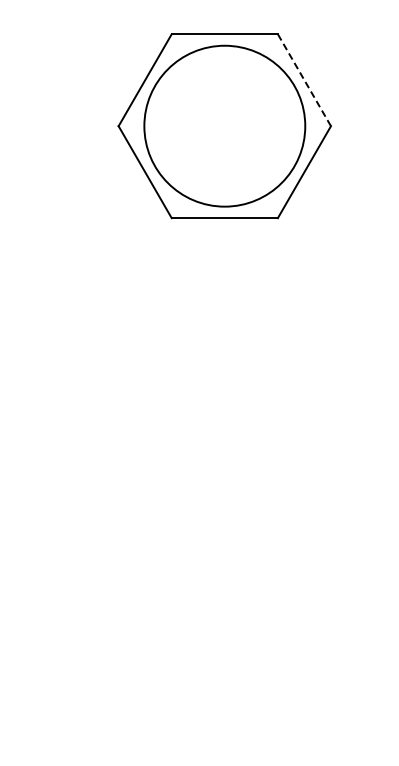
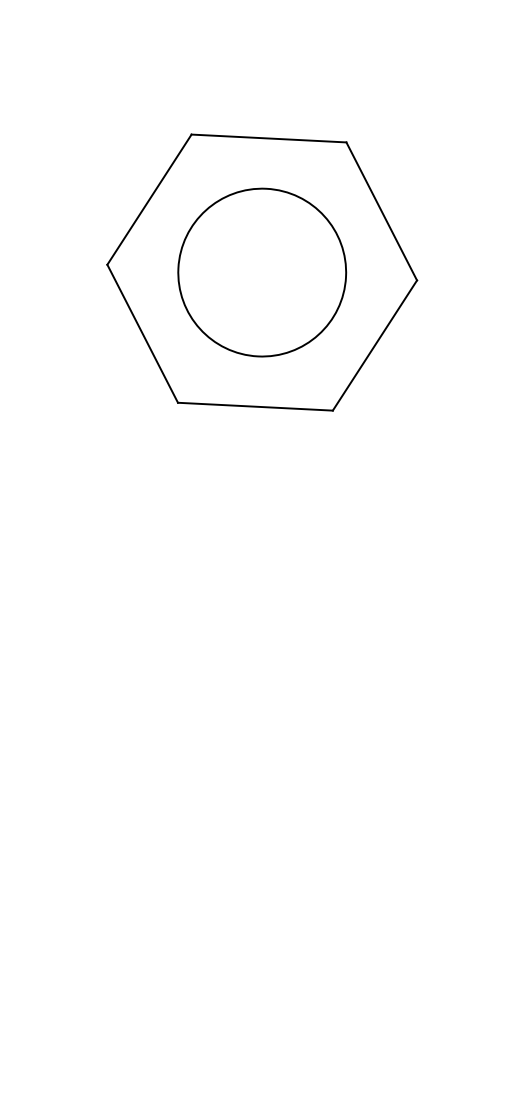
line: (304, 79) -> (381, 210), dashed -> solid
circle: (224, 125) -> (261, 271), size x0.71

